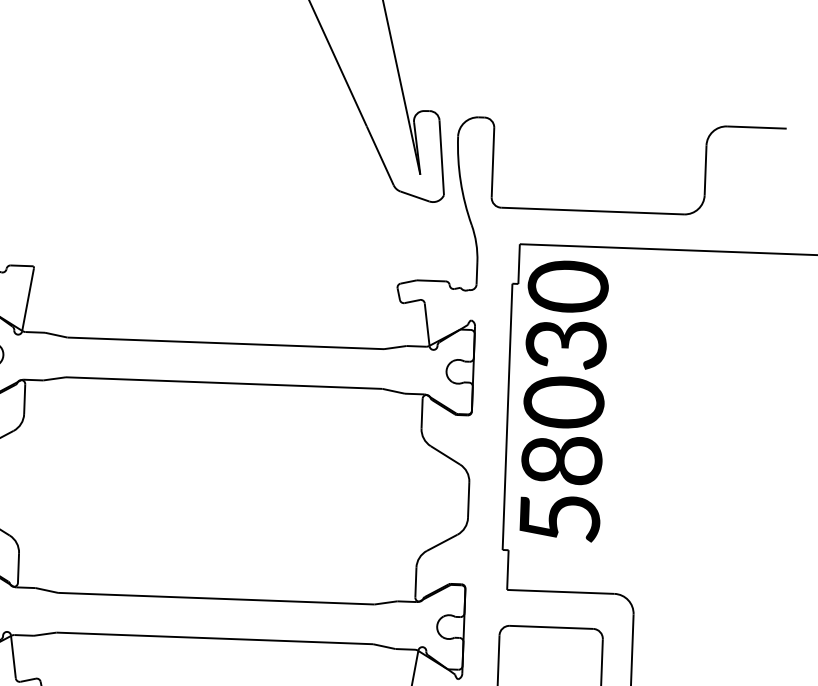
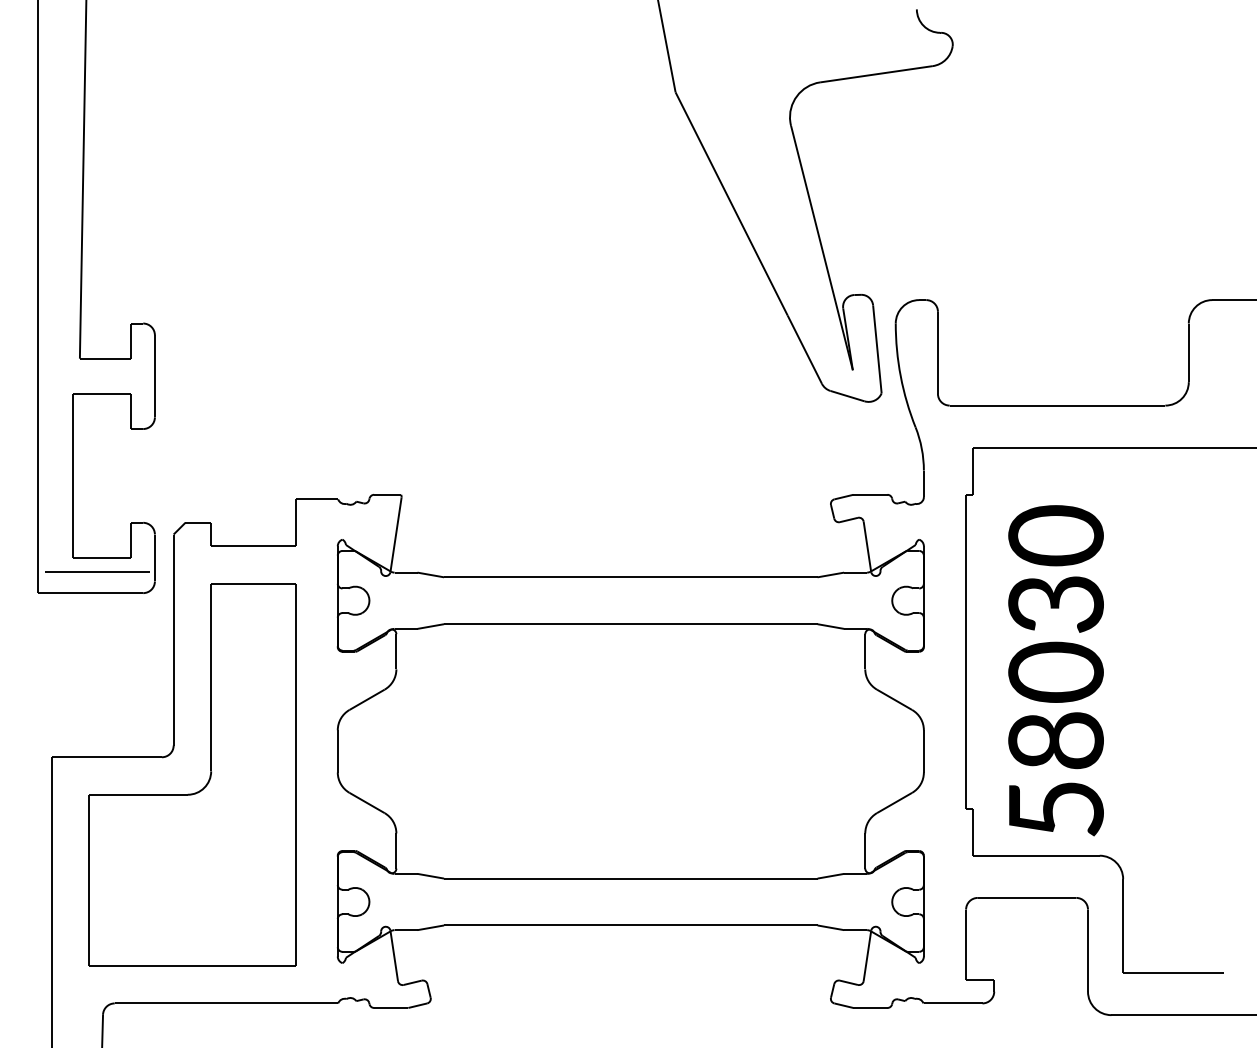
text: (563, 400) -> (1055, 670), moved

